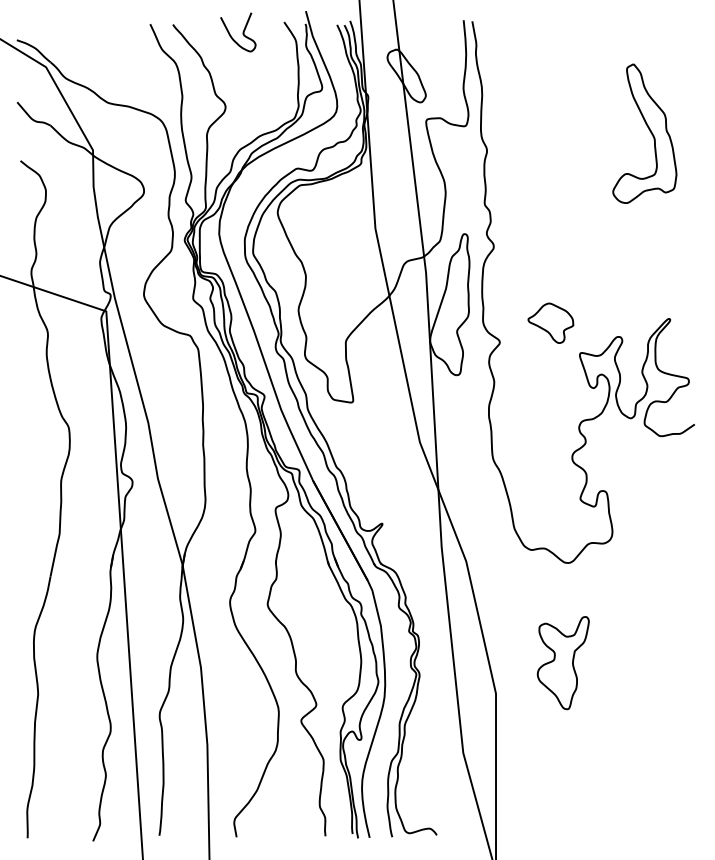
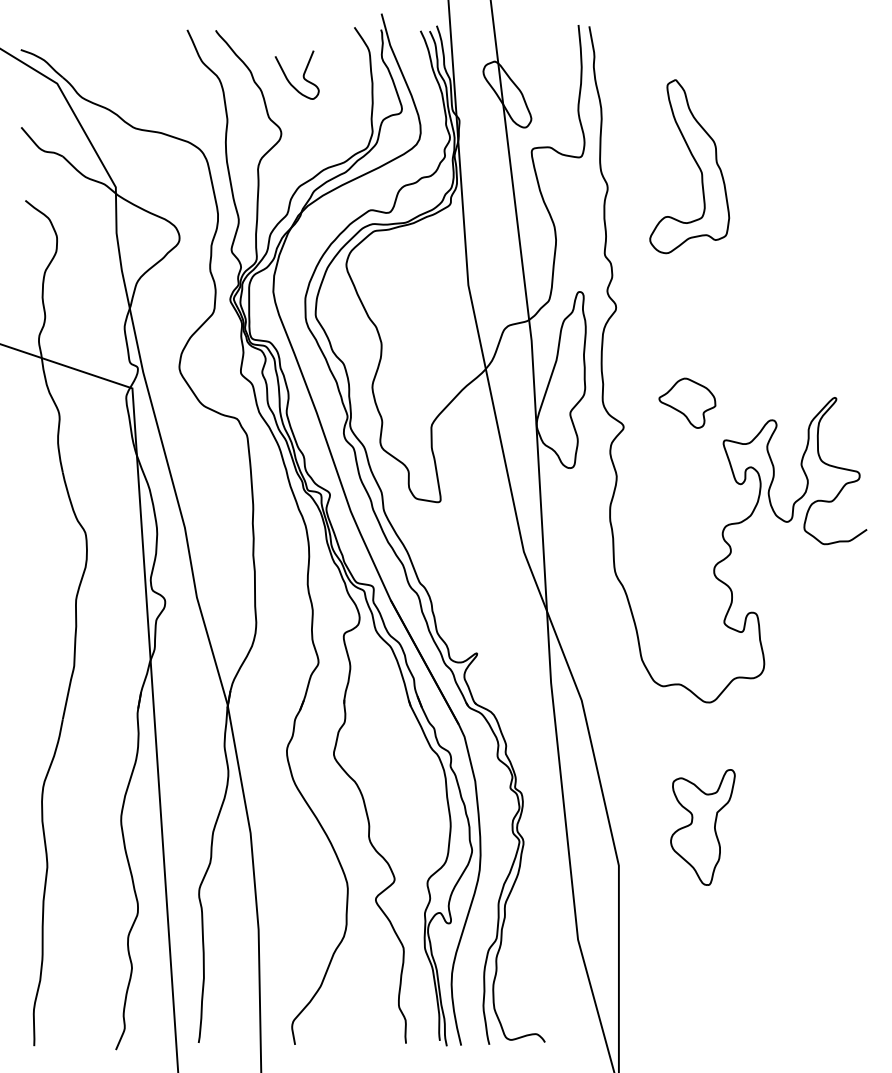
curve: (242, 32) -> (302, 75), moved
part: (649, 131) -> (695, 163), moved

